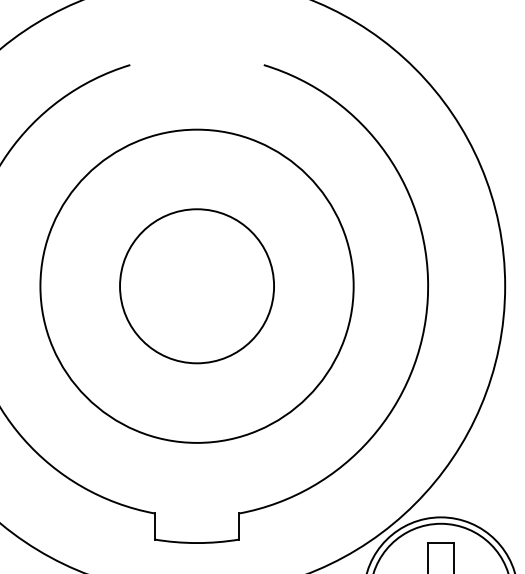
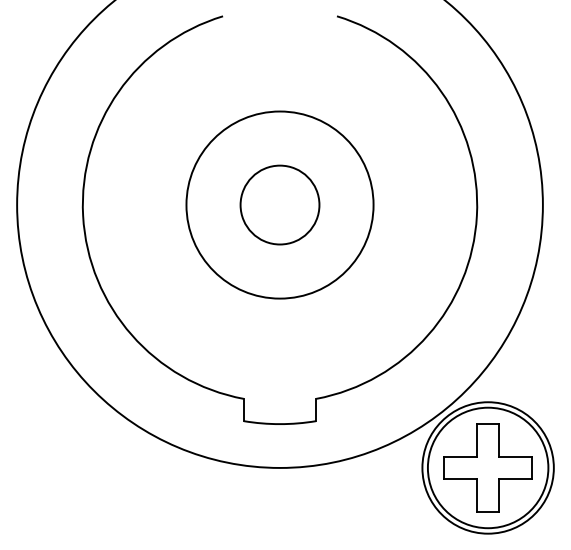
circle: (196, 285) -> (279, 204), size x0.6
circle: (196, 285) -> (279, 204), size x0.7

